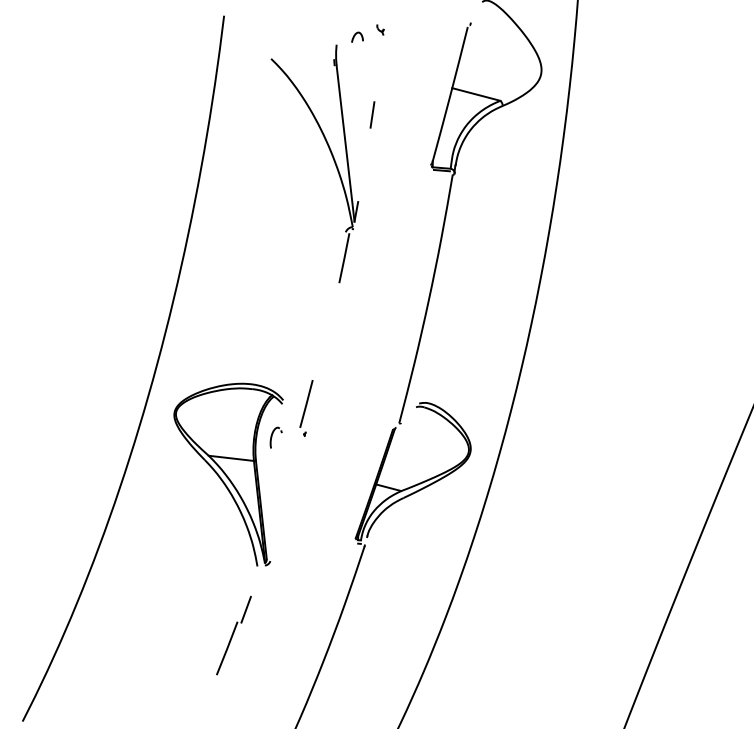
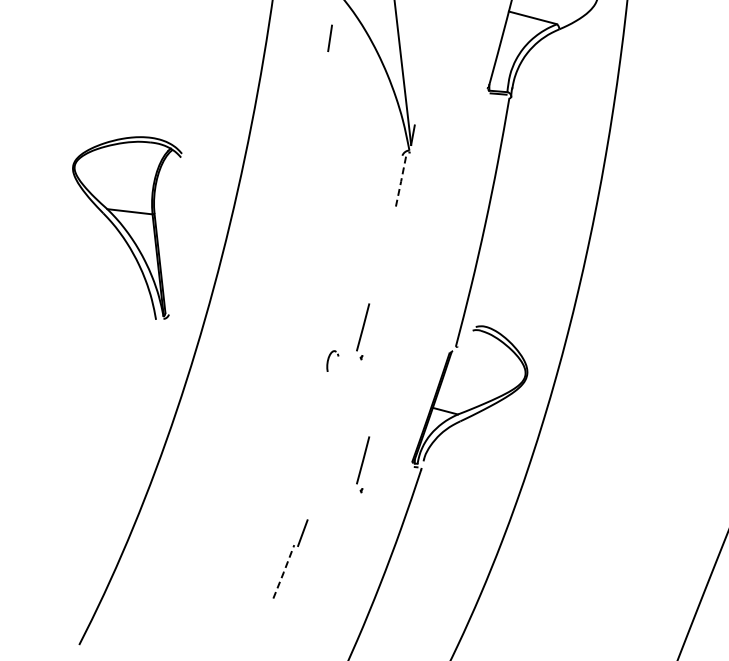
line: (372, 114) -> (330, 37), moved
line: (344, 258) -> (401, 181), solid -> dashed
part: (228, 474) -> (127, 227), moved
part: (306, 541) -> (363, 464), added
line: (227, 648) -> (284, 571), solid -> dashed

